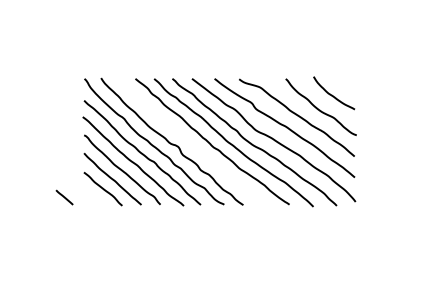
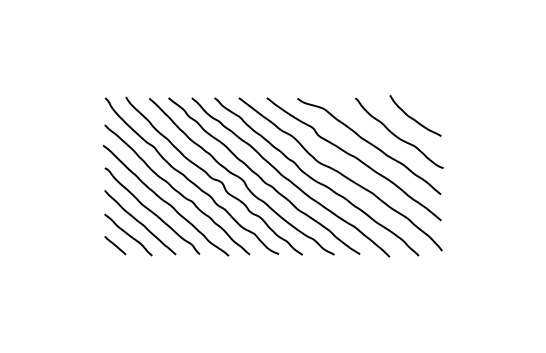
curve: (193, 142) -> (240, 177), added
line: (64, 197) -> (115, 245), moved

